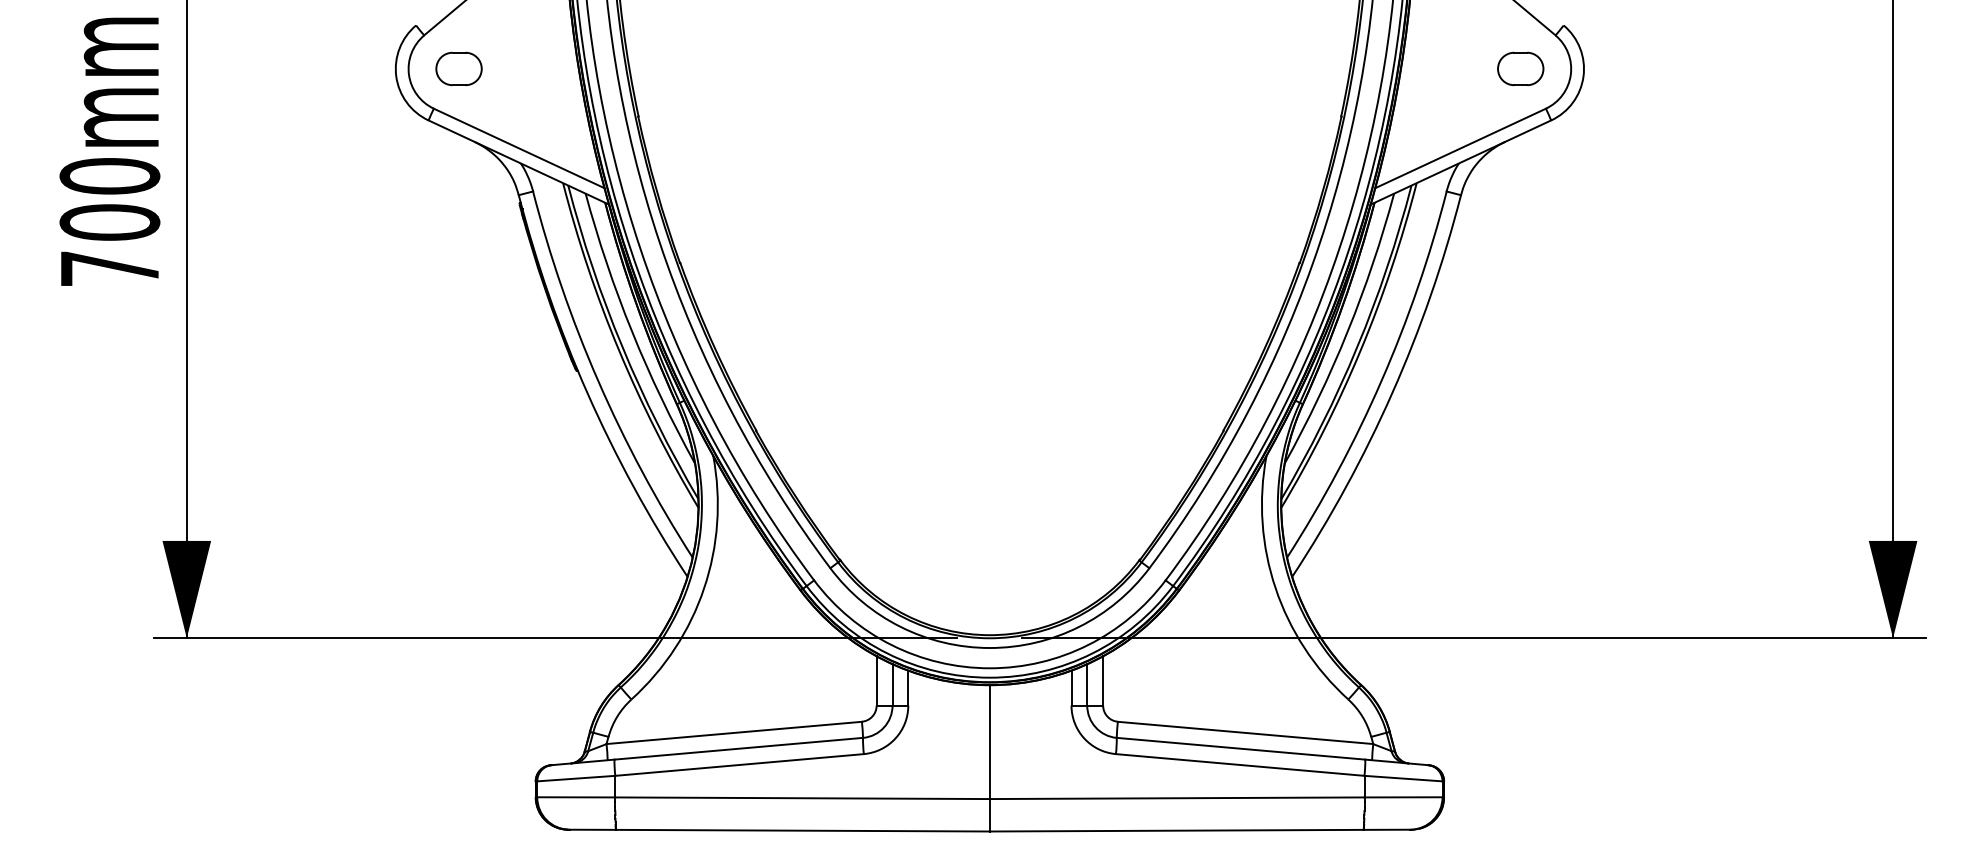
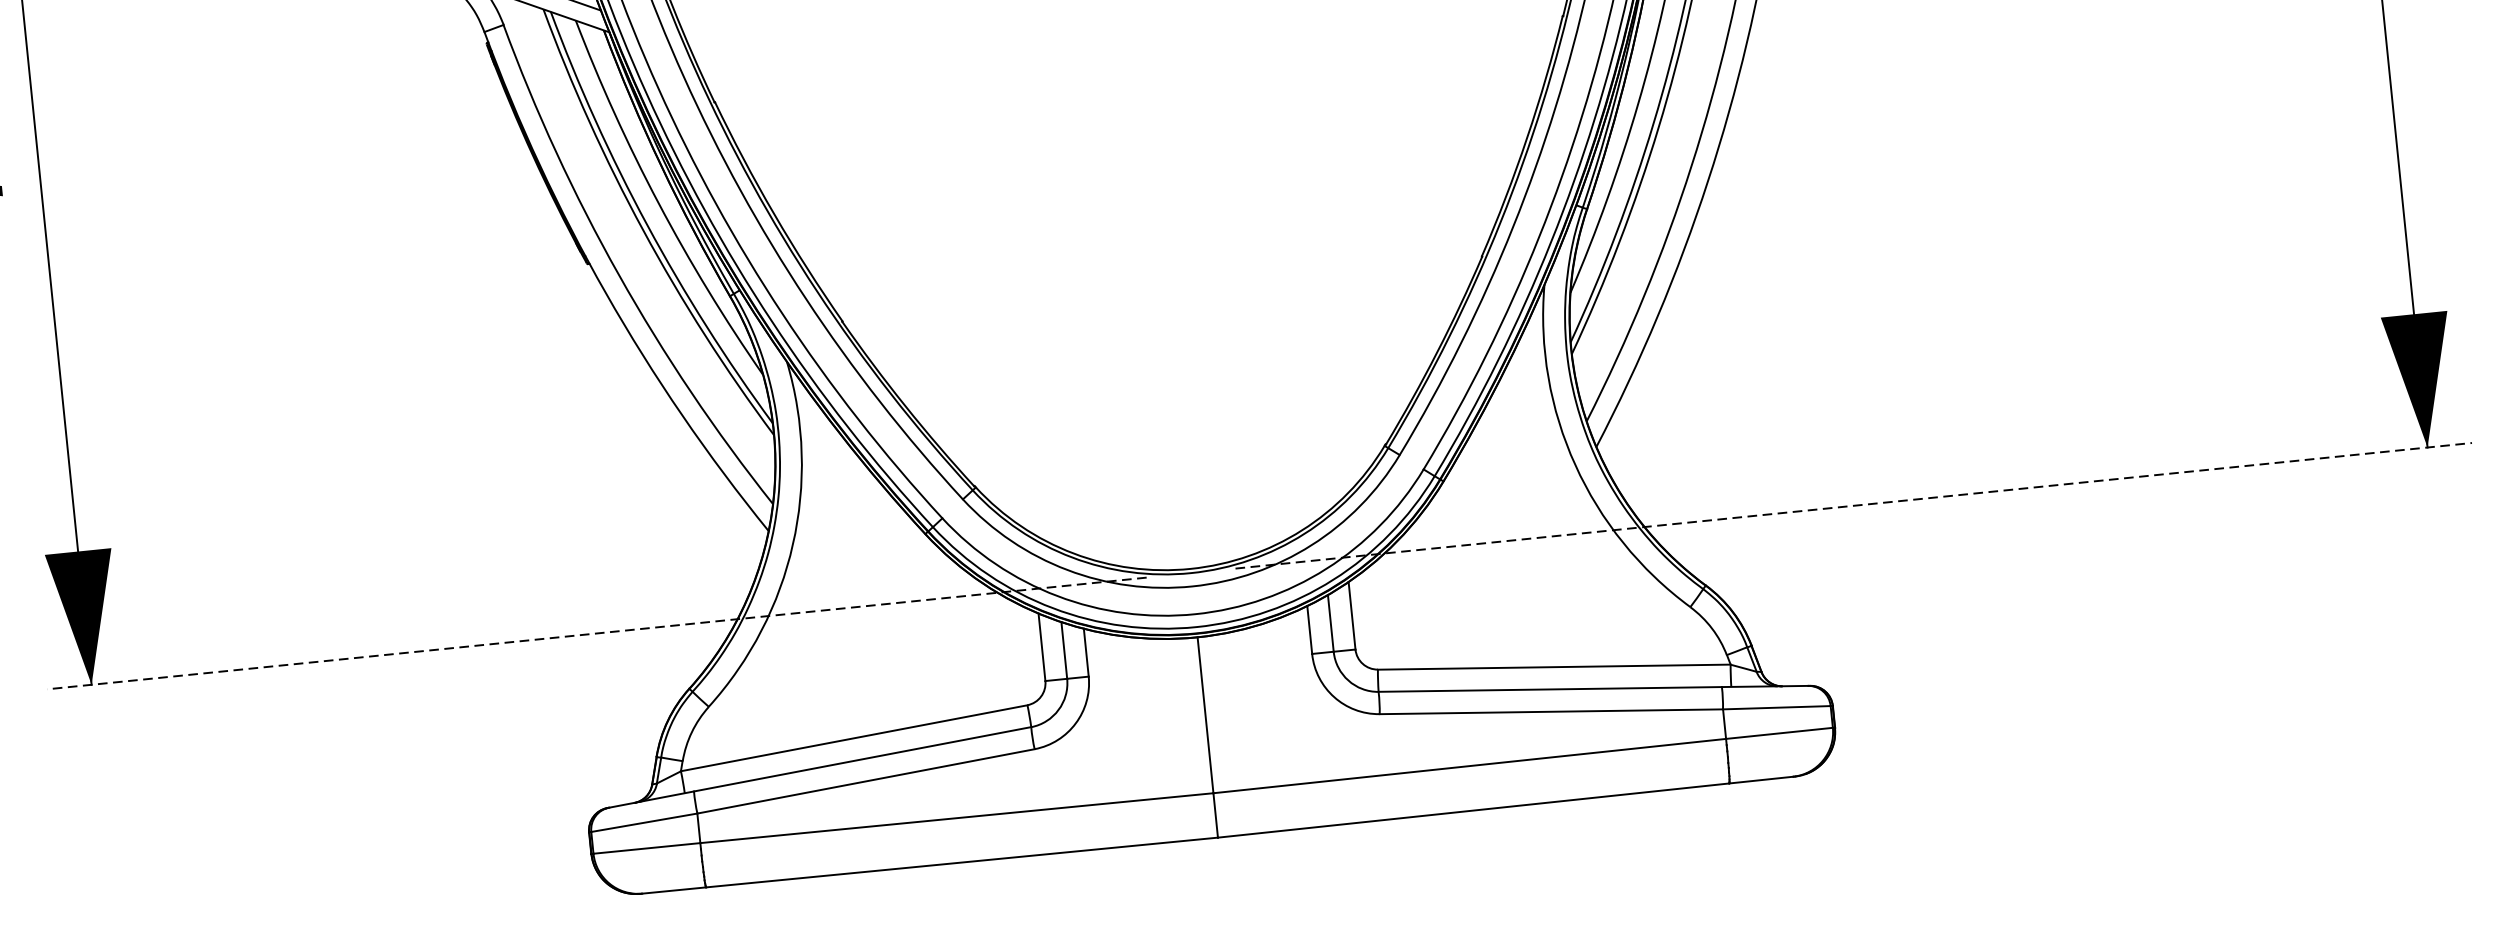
line: (555, 638) -> (596, 633), solid -> dashed
line: (1473, 638) -> (1853, 506), solid -> dashed

